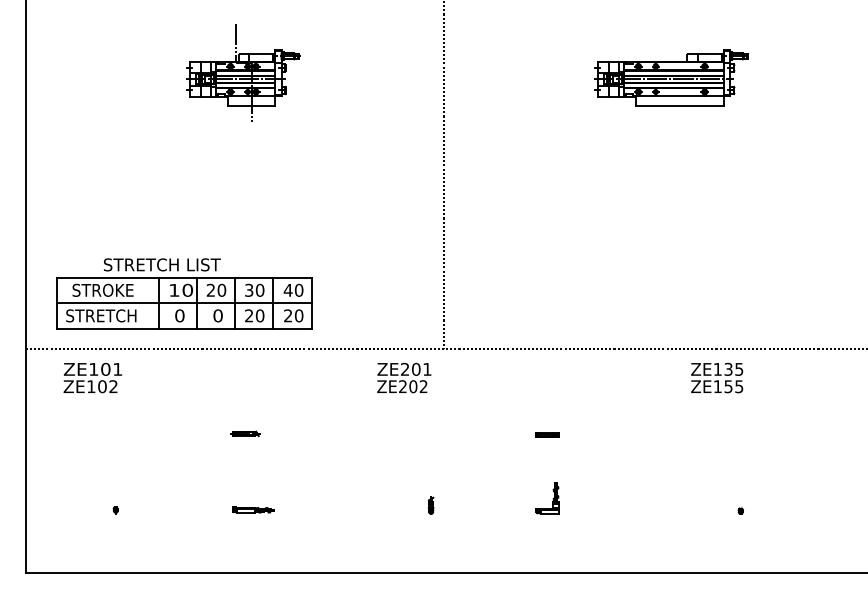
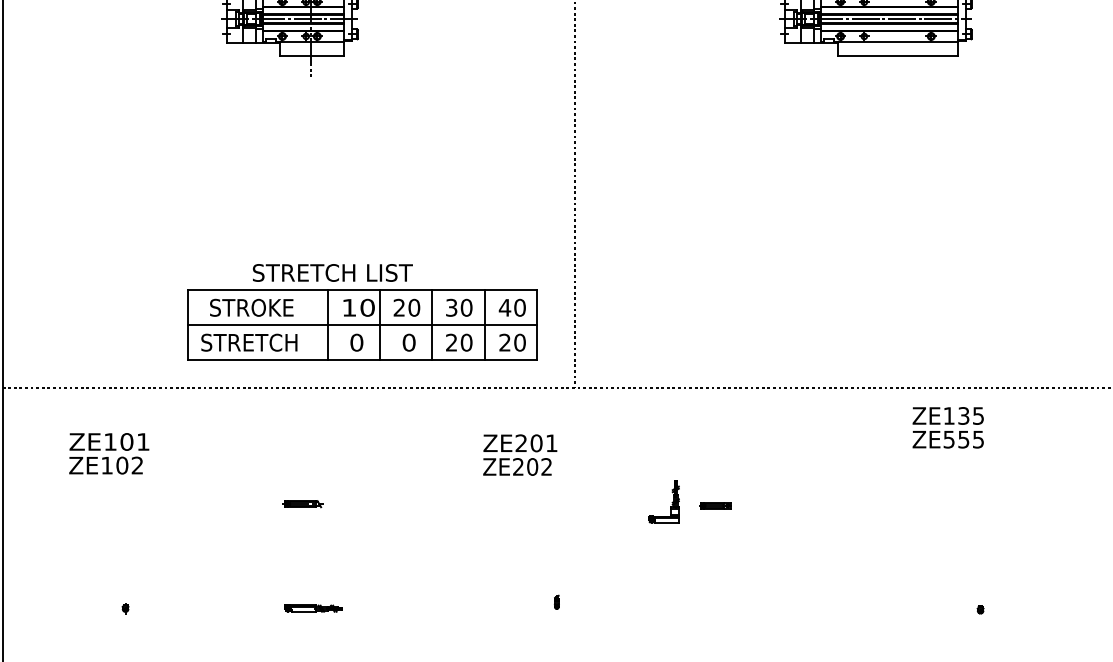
part: (184, 293) -> (363, 312), moved
text: (92, 377) -> (108, 453), moved
text: (404, 377) -> (520, 454), moved
text: (717, 386) -> (948, 439), ZE155 -> ZE555
part: (547, 498) -> (664, 502), moved
part: (430, 505) -> (556, 602), size x0.6

